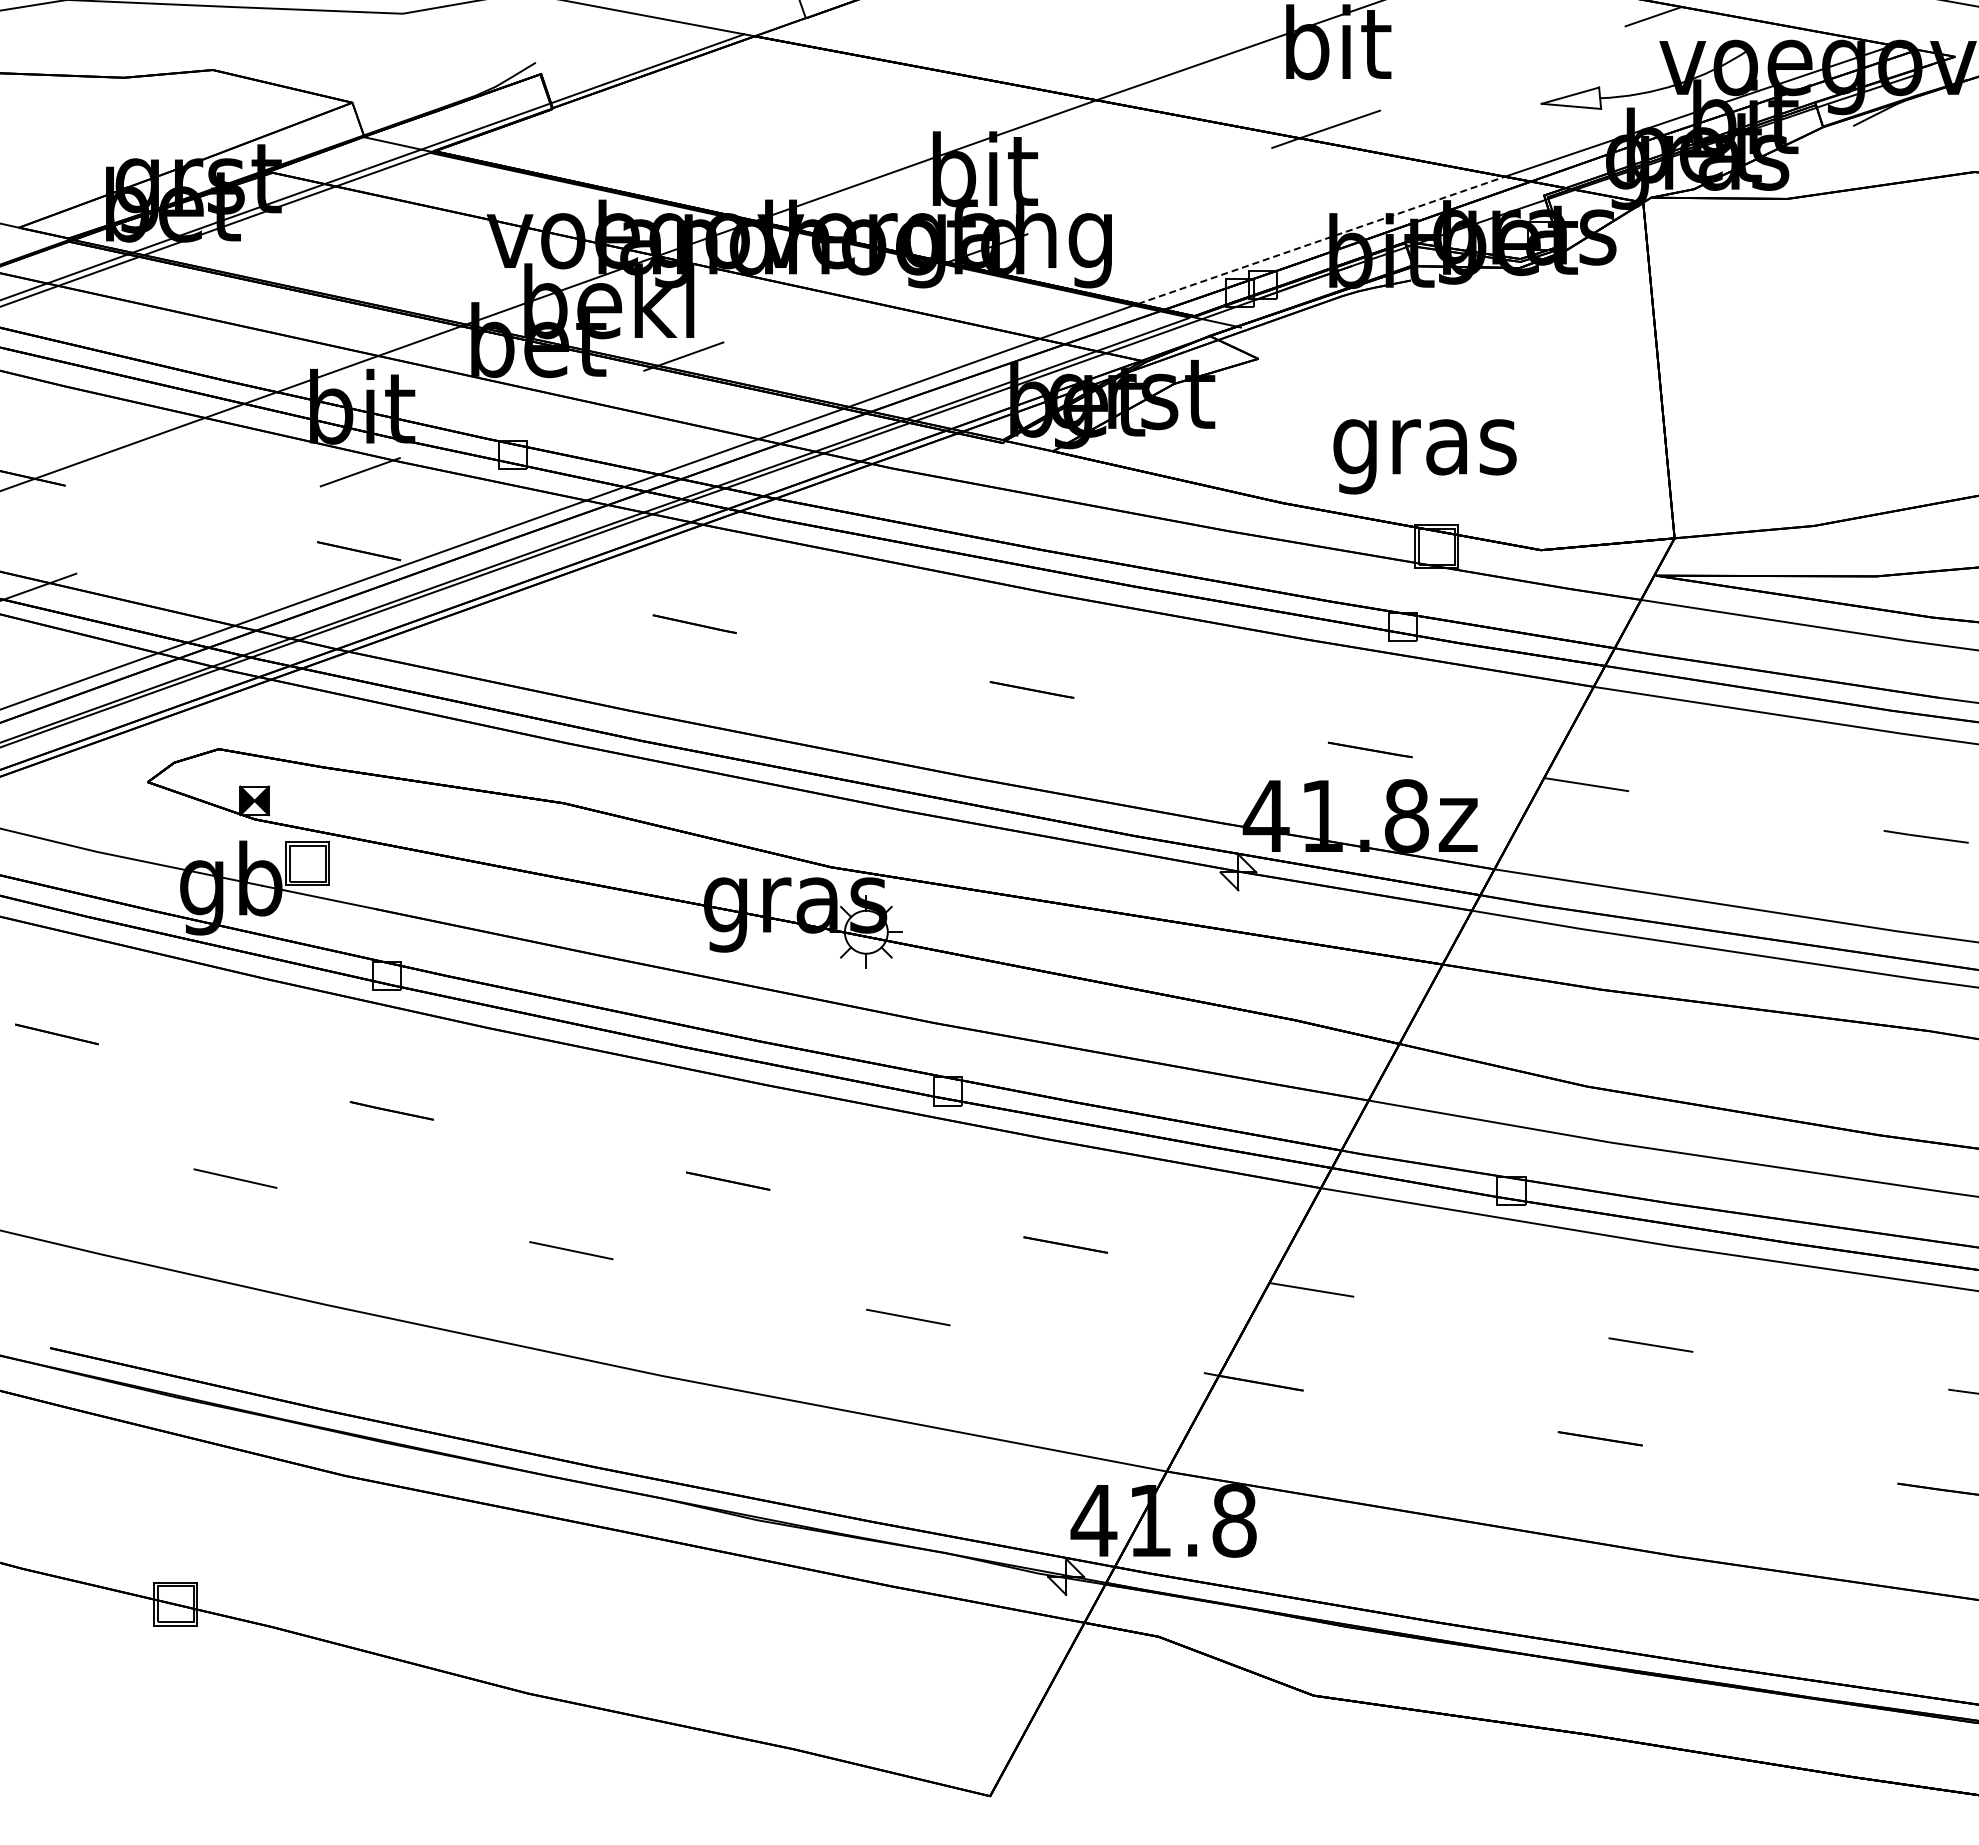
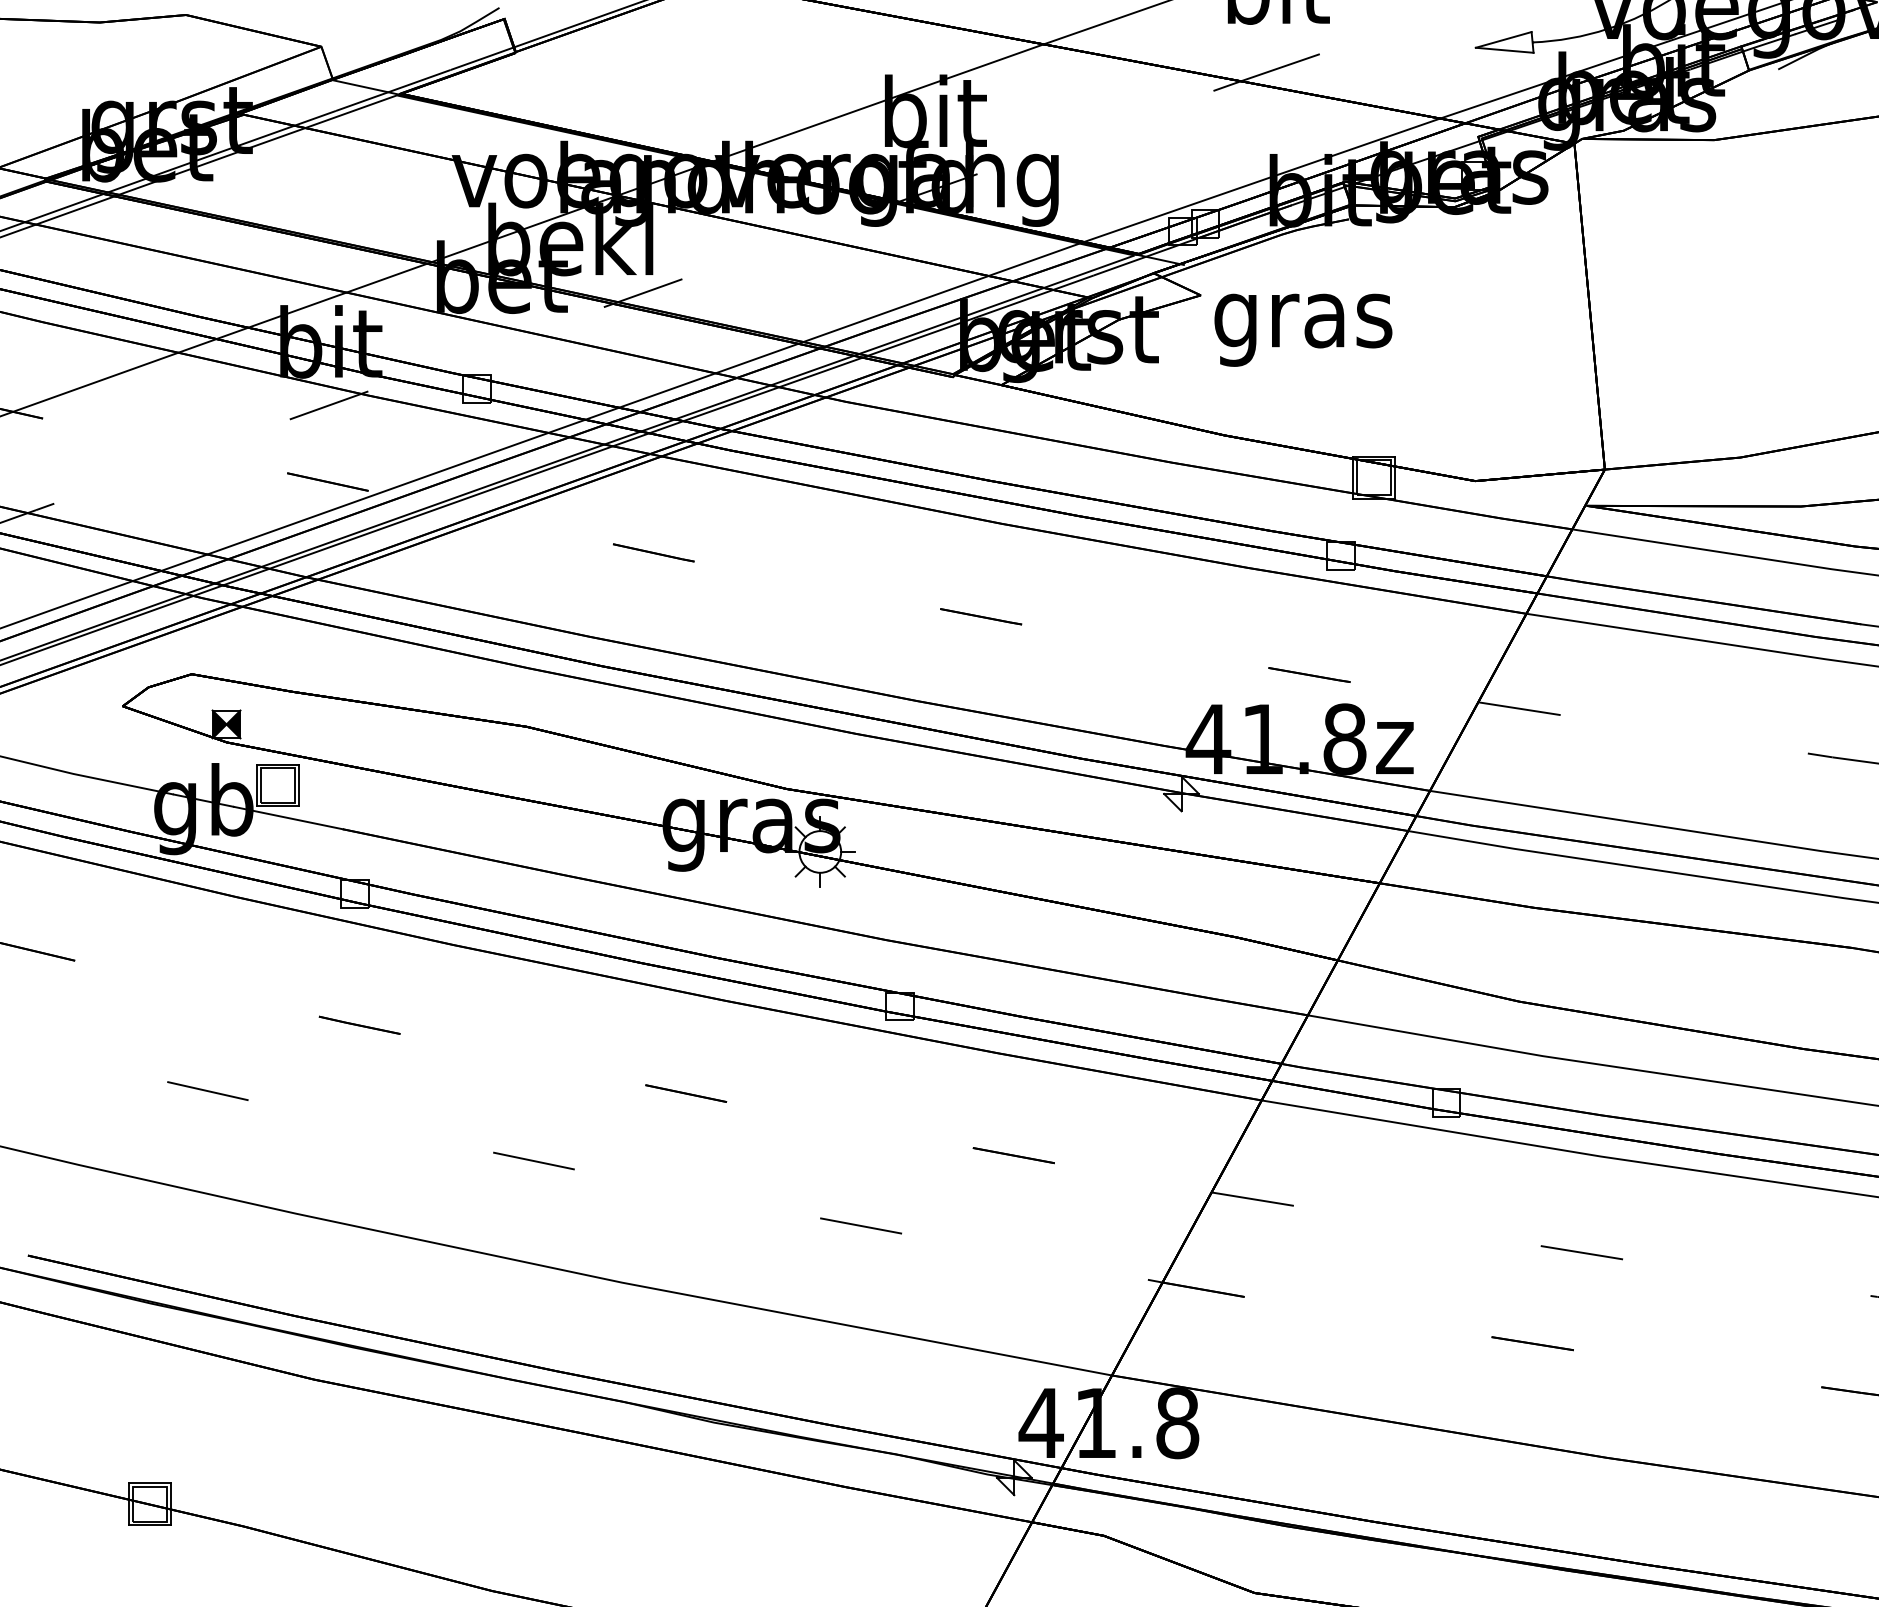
line: (1322, 240) -> (1263, 180), dashed -> solid
text: (1424, 456) -> (1302, 329), moved

